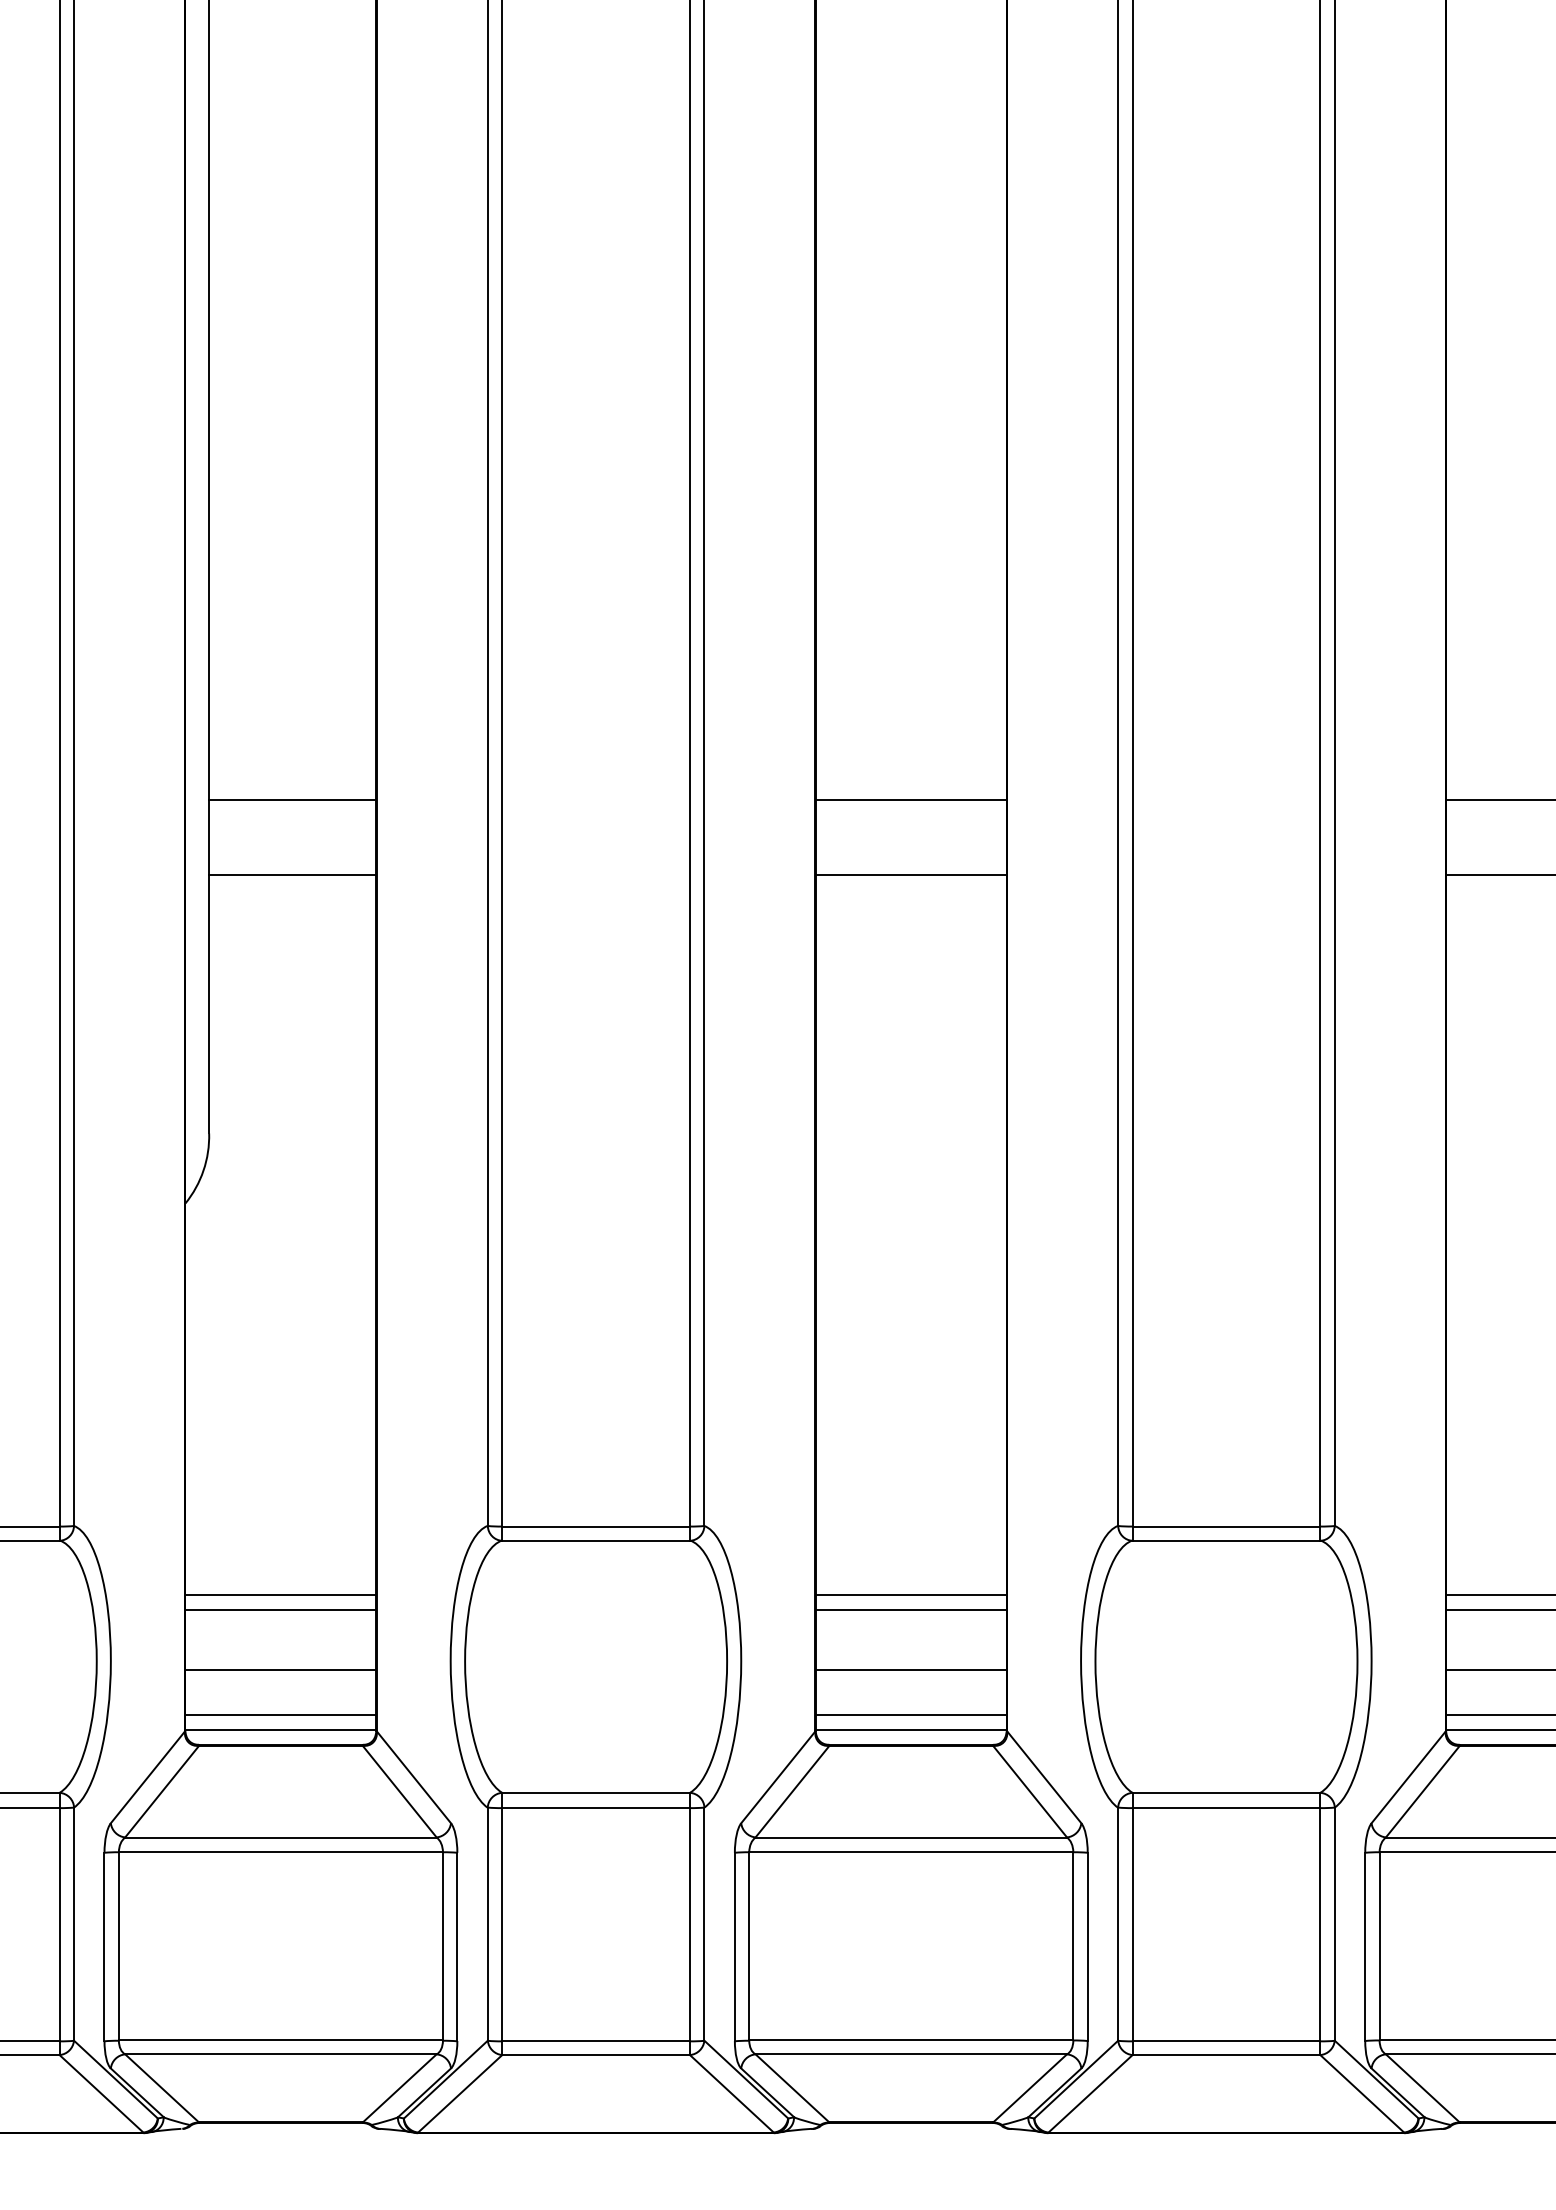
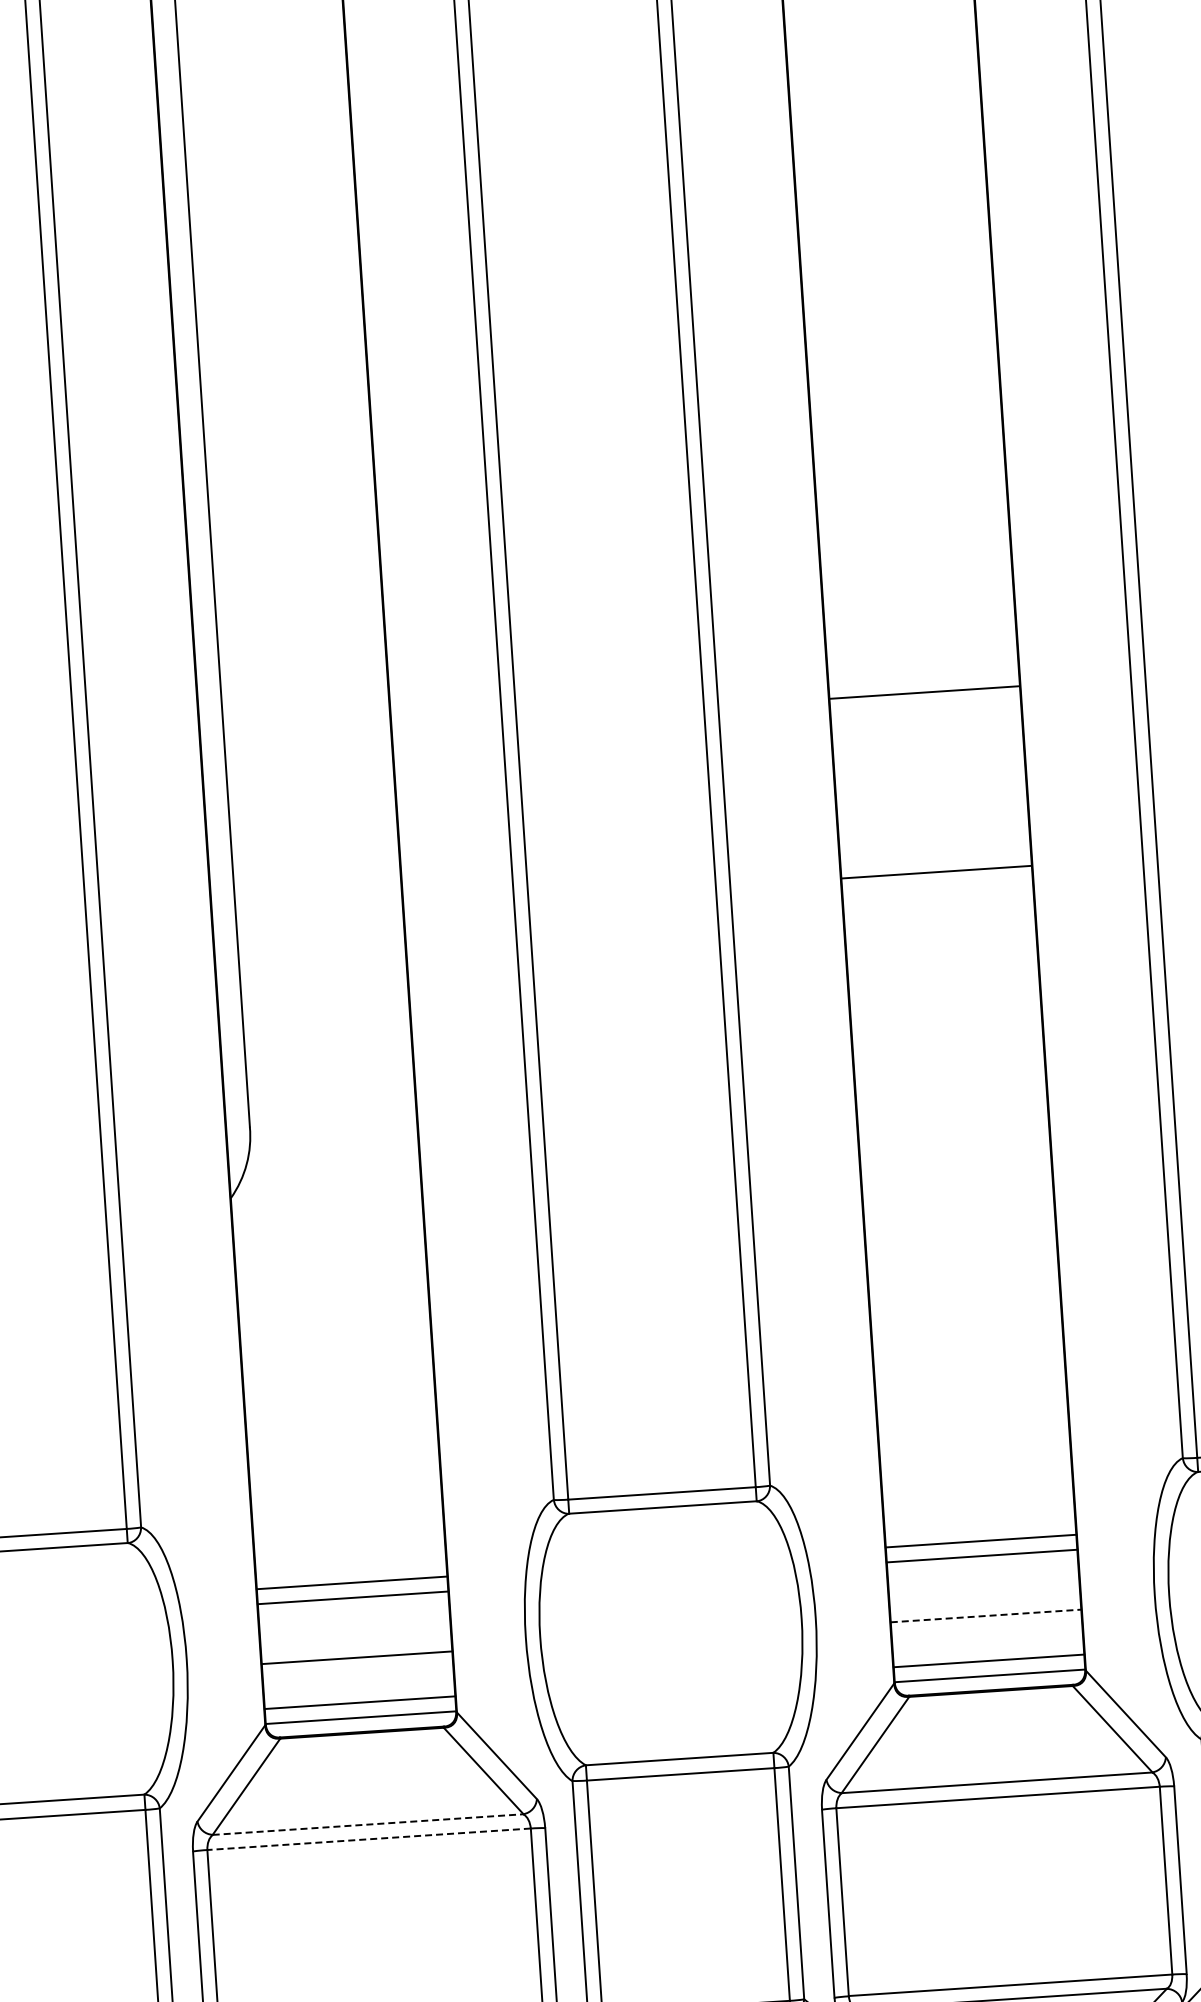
line: (292, 799) -> (310, 788), removed
line: (910, 799) -> (923, 692), moved
line: (292, 874) -> (315, 862), removed
line: (910, 874) -> (935, 871), moved
line: (911, 1670) -> (986, 1616), solid -> dashed
line: (280, 1837) -> (367, 1824), solid -> dashed
line: (280, 1852) -> (368, 1839), solid -> dashed

